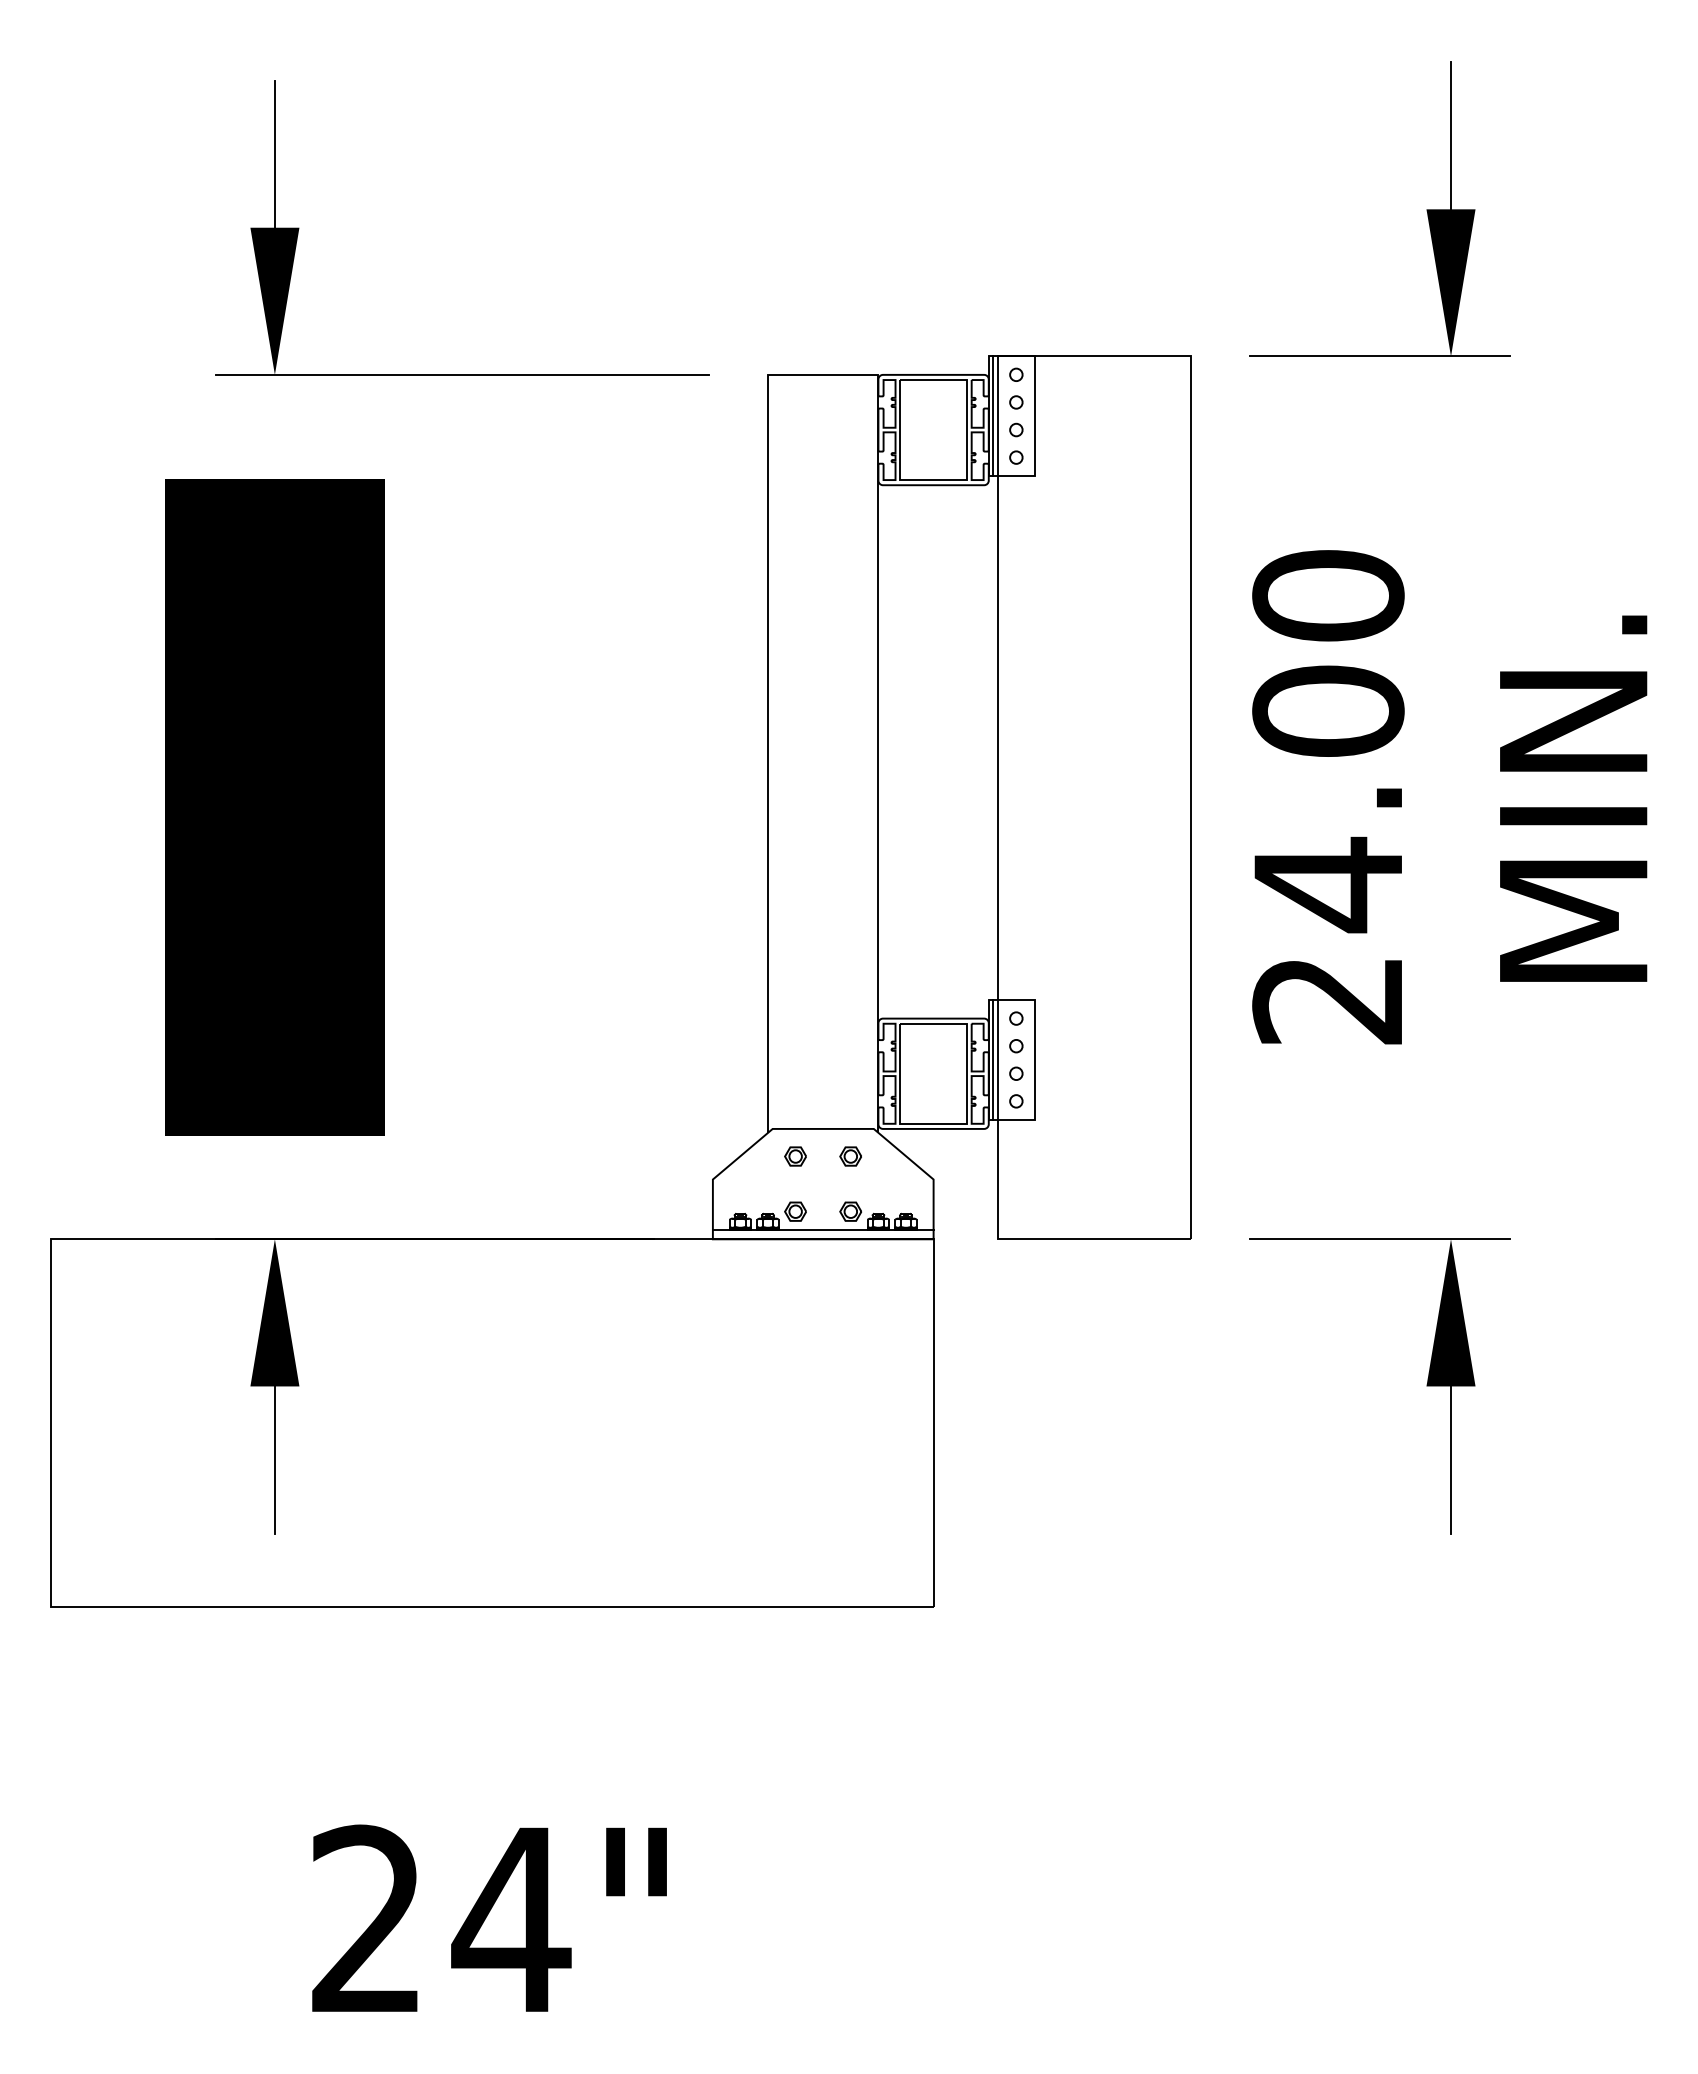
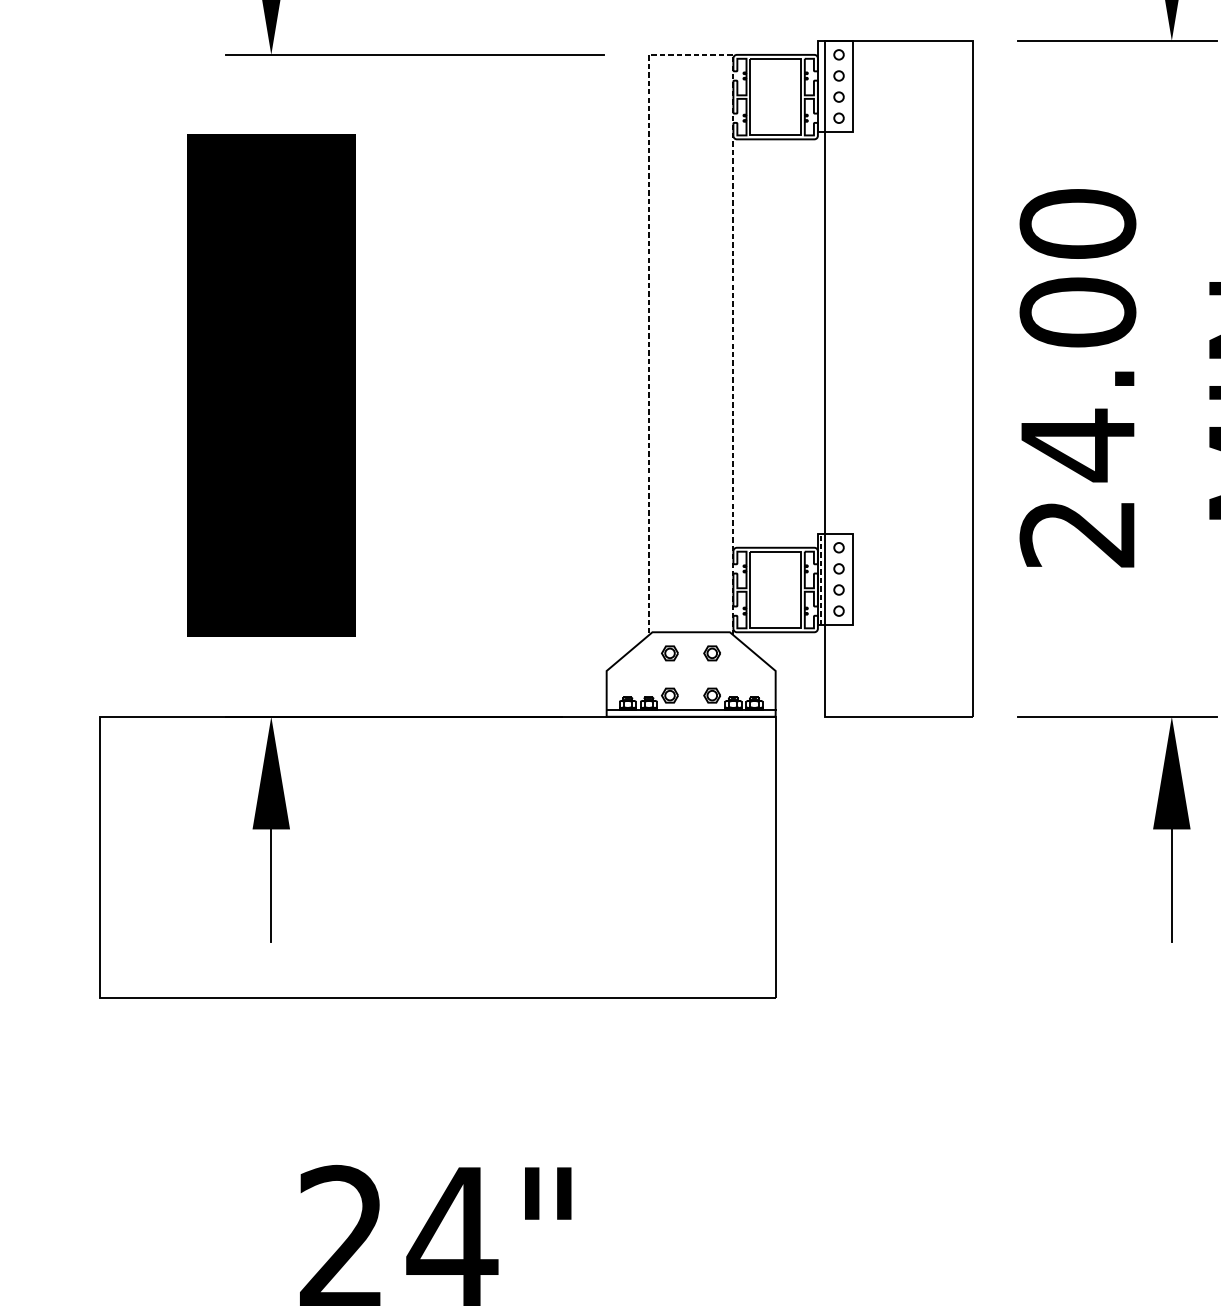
line: (822, 374) -> (690, 54), solid -> dashed
line: (993, 416) -> (821, 86), removed
line: (993, 1059) -> (821, 579), solid -> dashed

